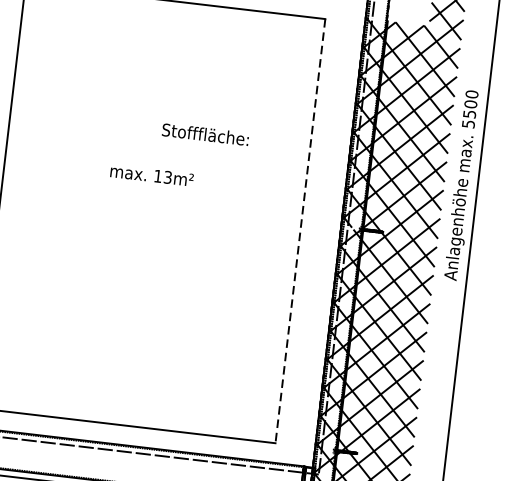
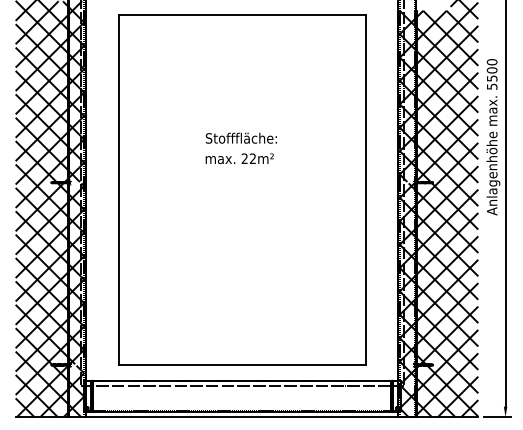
text: (204, 133) -> (240, 137), moved
text: (162, 176) -> (248, 158), 13m² -> 22m²
line: (300, 230) -> (365, 189), dashed -> solid

